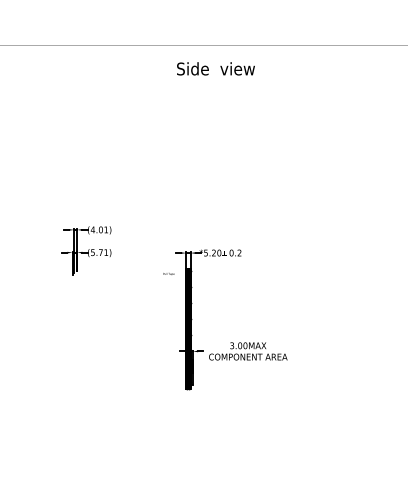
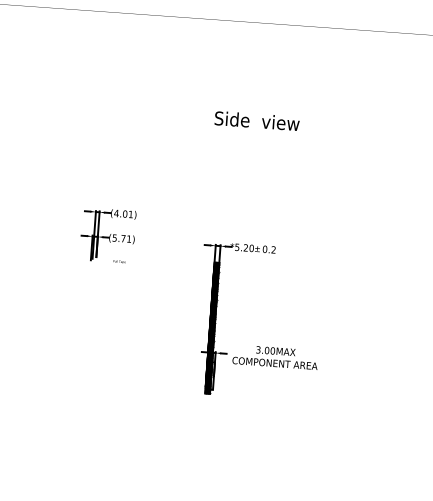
text: (215, 68) -> (256, 120), moved
text: (168, 273) -> (119, 261), moved

